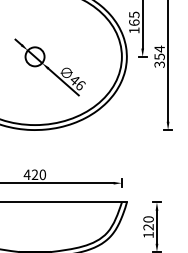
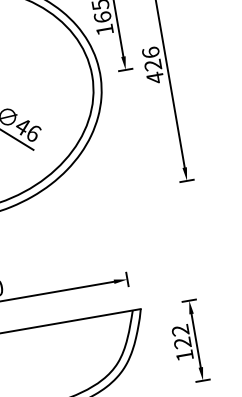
text: (159, 56) -> (152, 64), 354 -> 426
text: (148, 219) -> (180, 330), 120 -> 122

